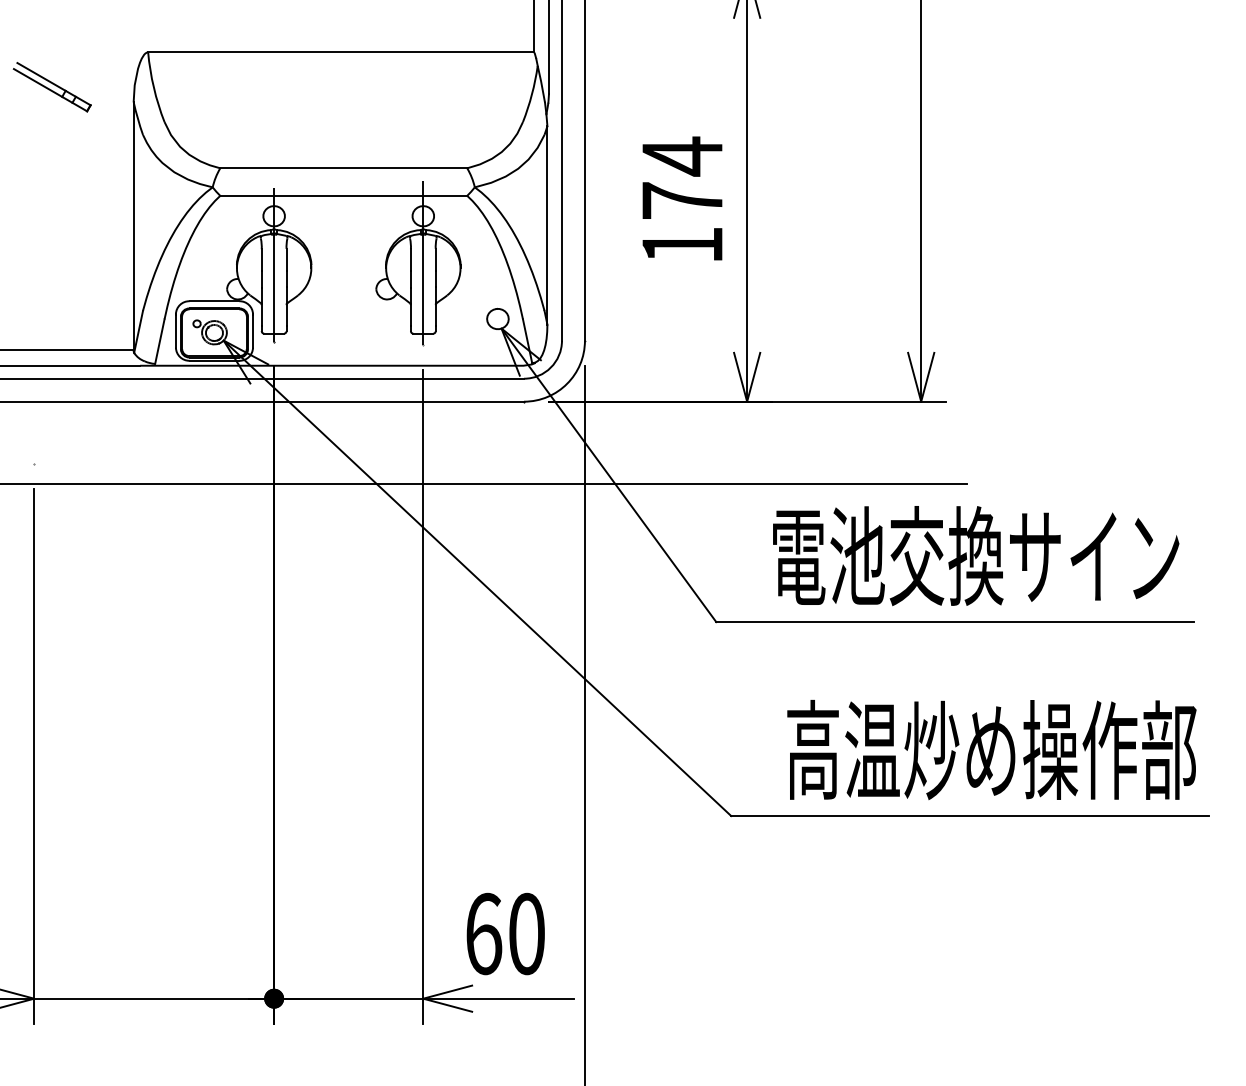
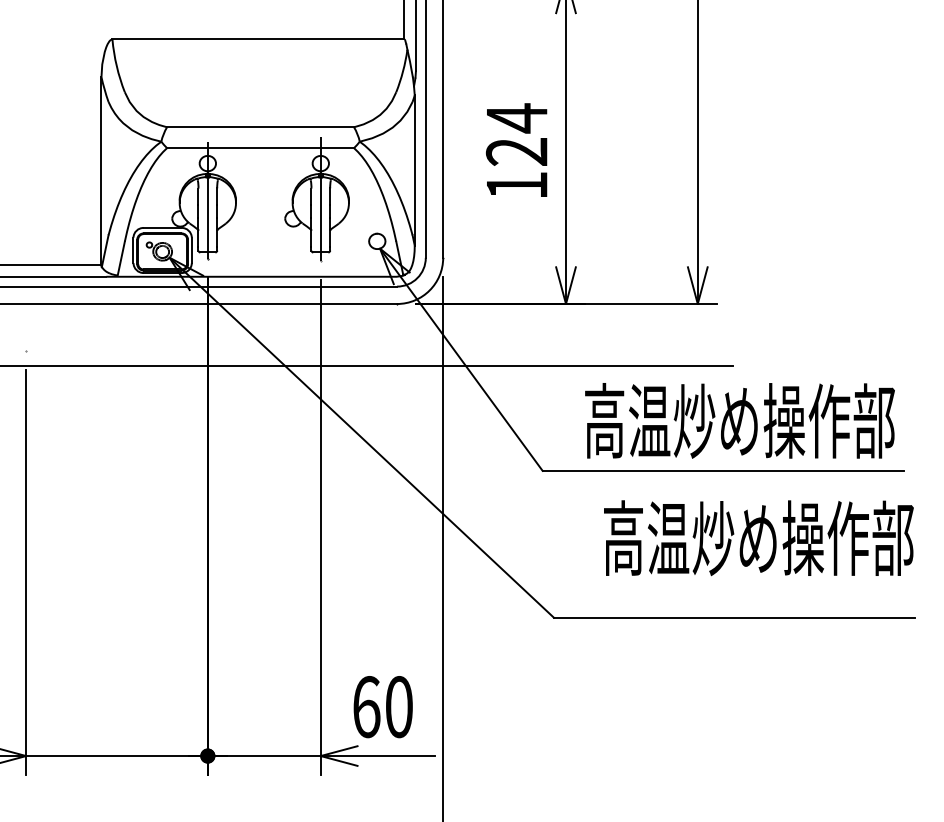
part: (51, 87) -> (39, 66), removed
text: (681, 200) -> (516, 151), 174 -> 124
text: (976, 556) -> (739, 421), 電池交換サイン -> 高温炒め操作部
text: (991, 749) -> (758, 537), moved

